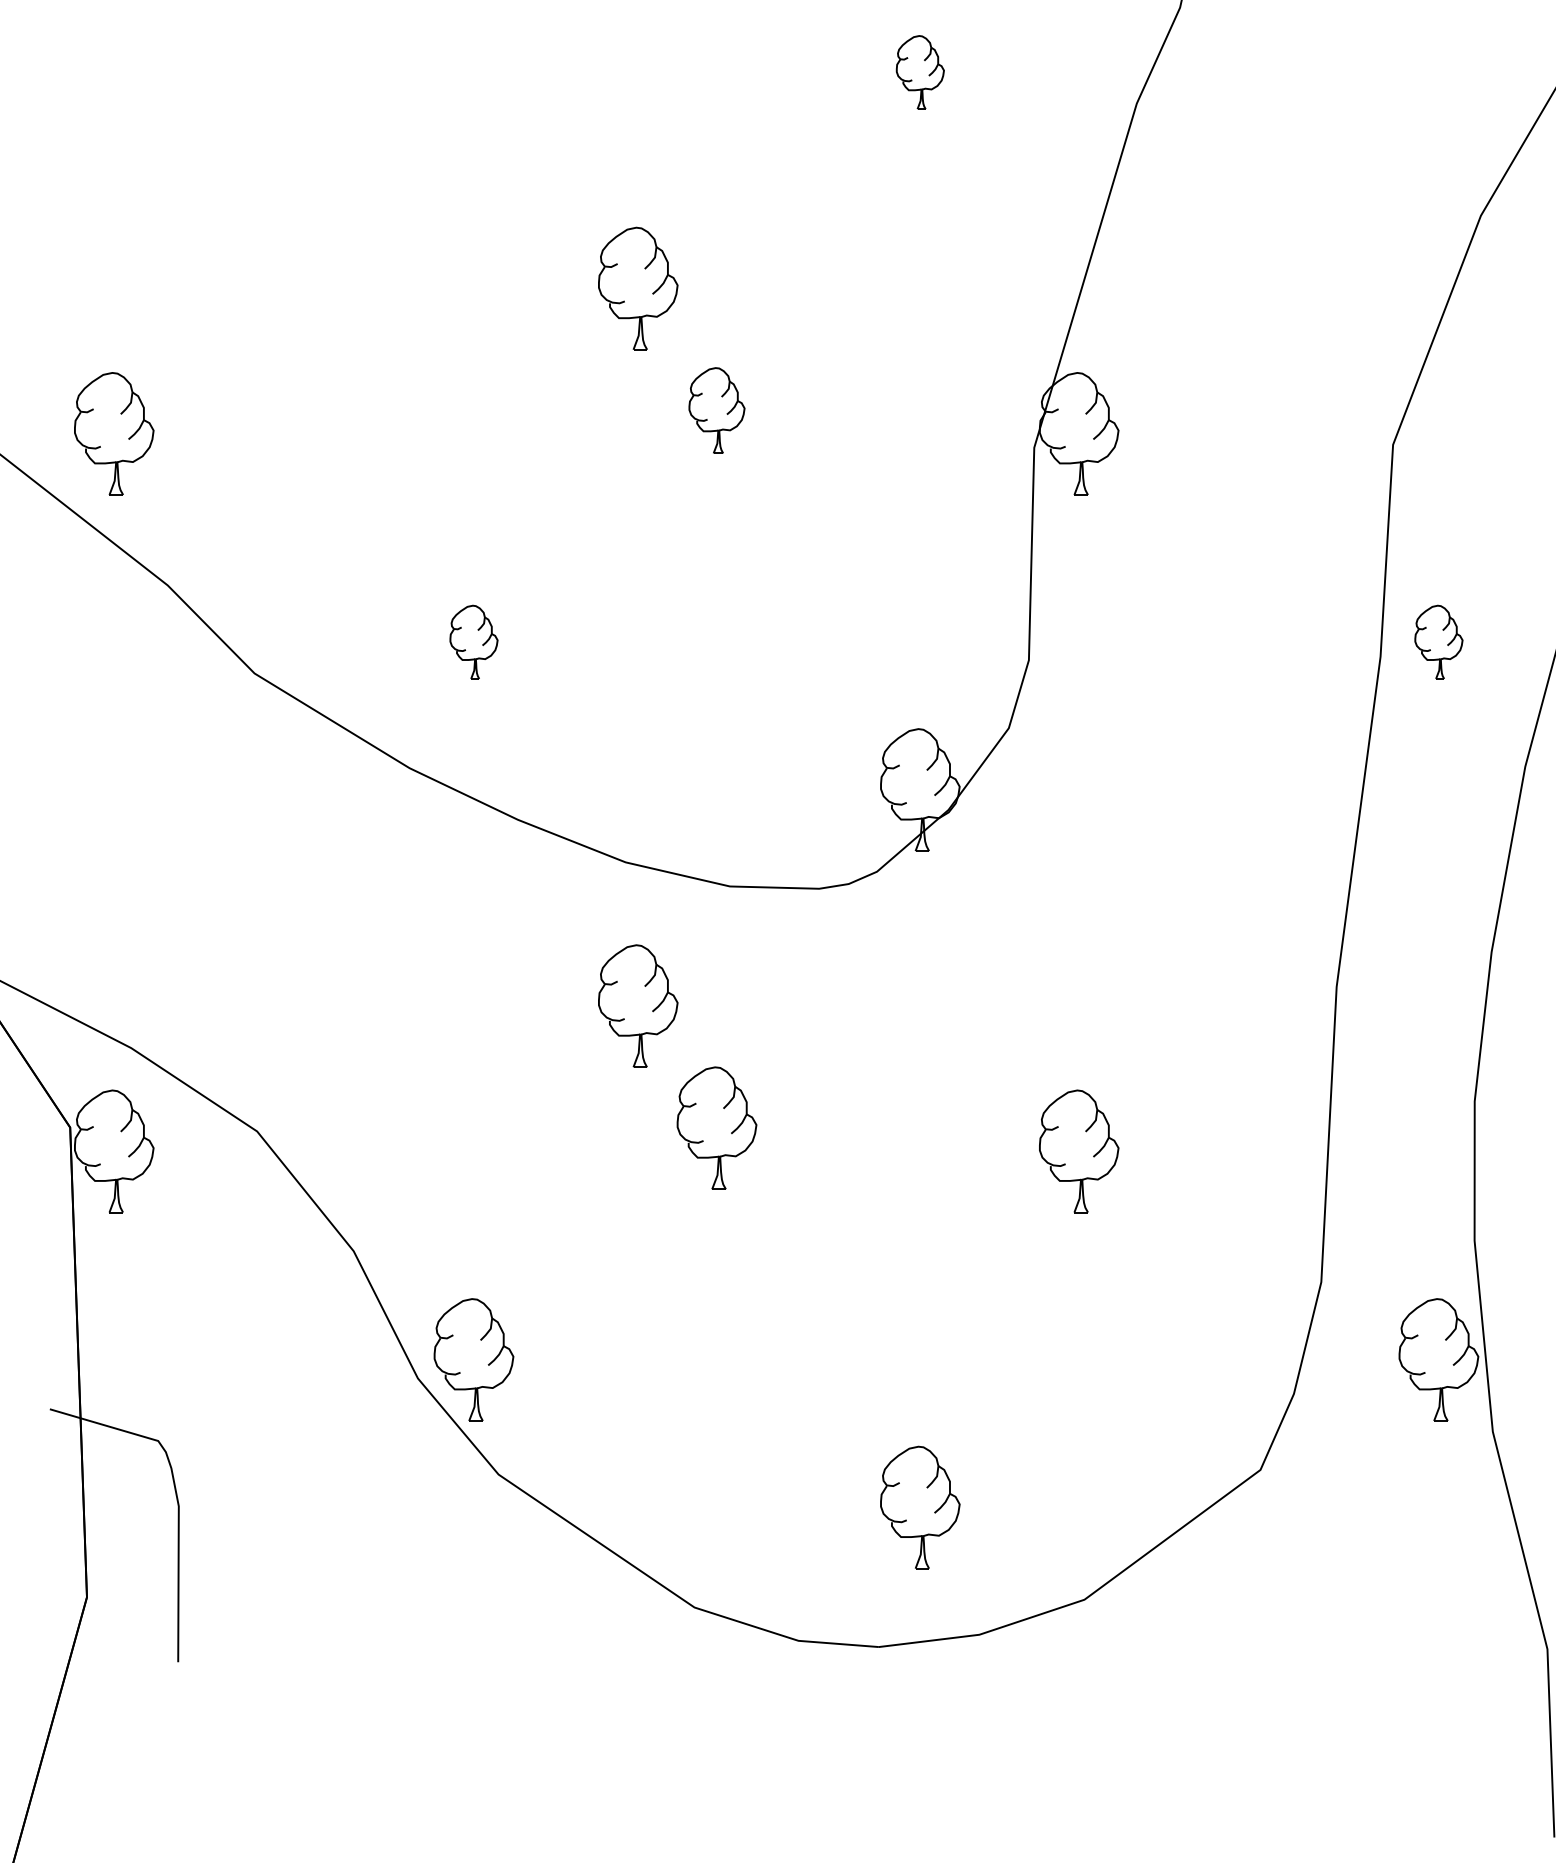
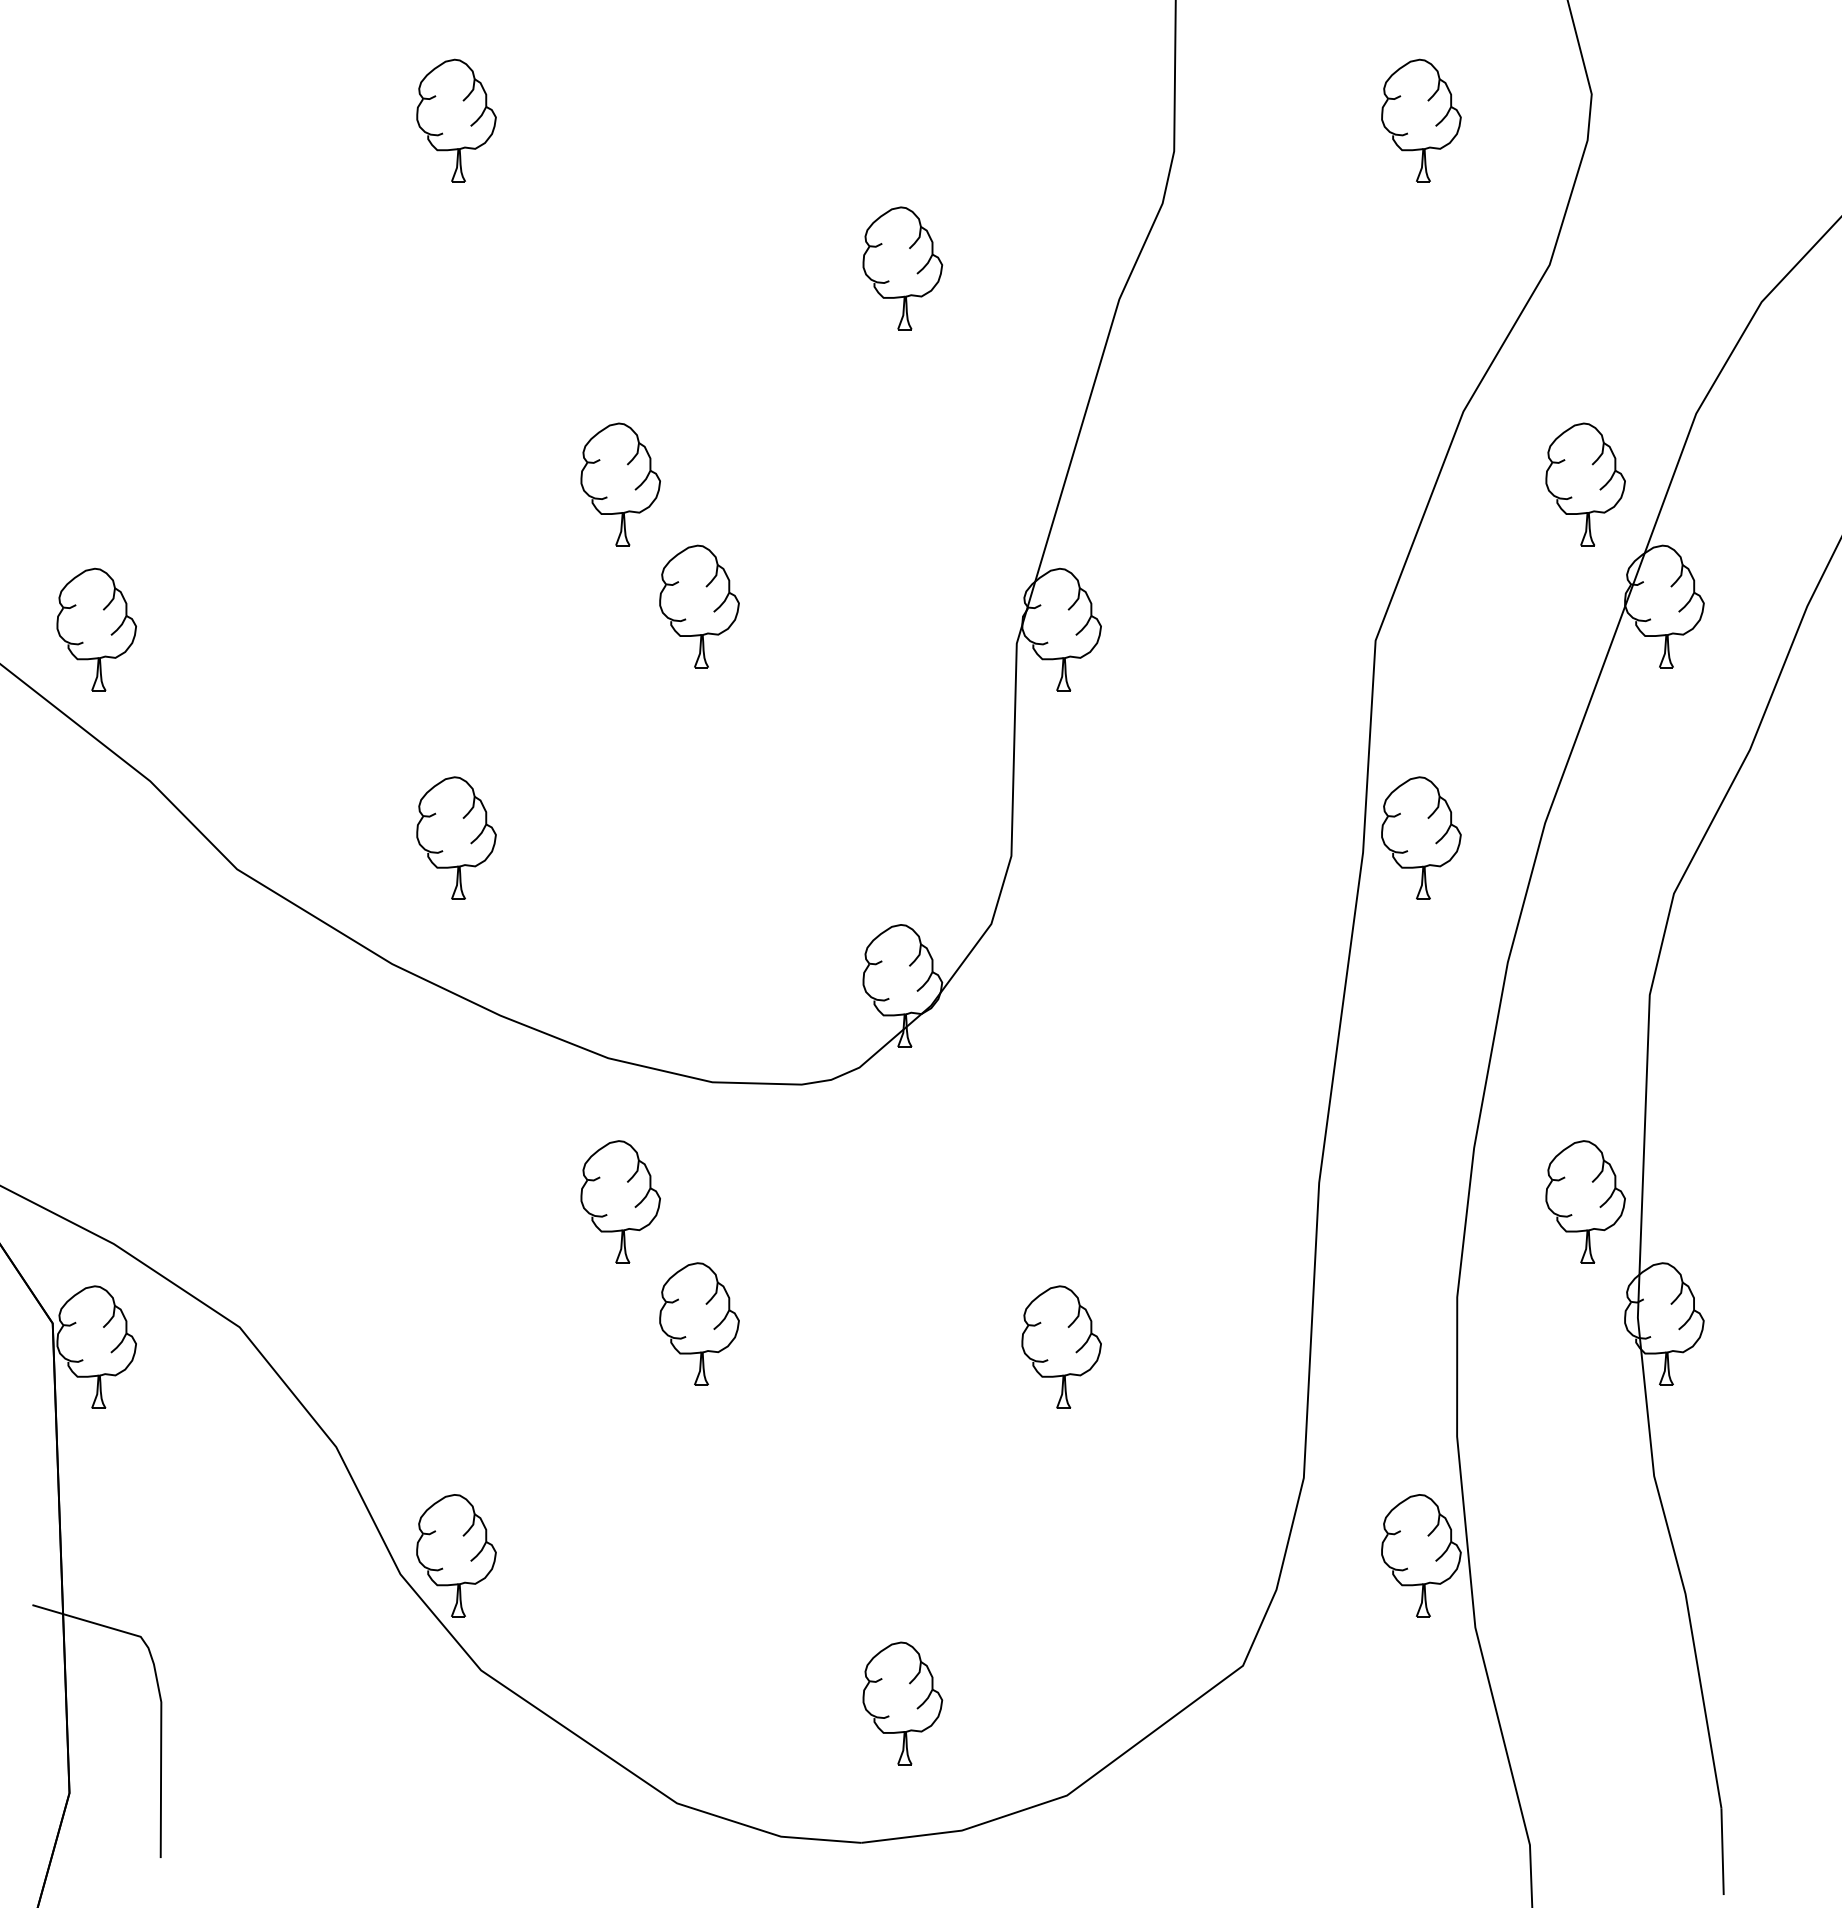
part: (919, 72) -> (902, 268), size x1.67
part: (716, 410) -> (699, 606), size x1.43
part: (473, 641) -> (456, 837), size x1.67
part: (1438, 641) -> (1421, 837), size x1.67

